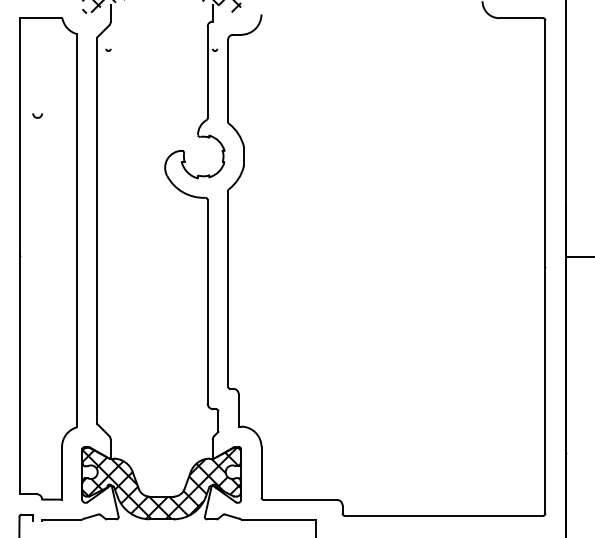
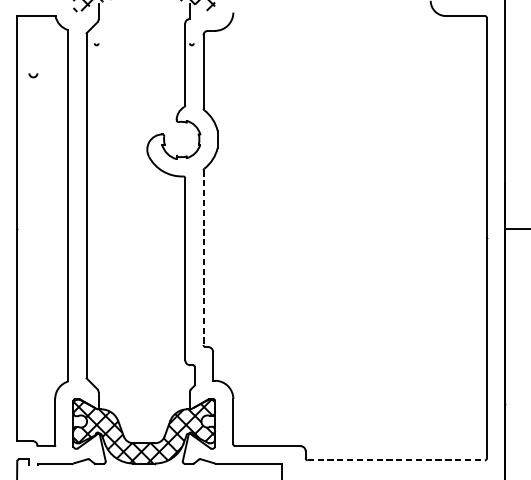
curve: (36, 116) -> (32, 76), moved
line: (228, 288) -> (203, 257), solid -> dashed
line: (444, 515) -> (396, 460), solid -> dashed

